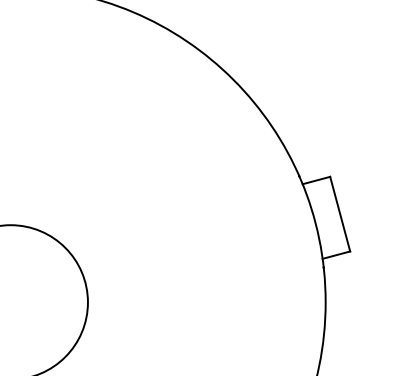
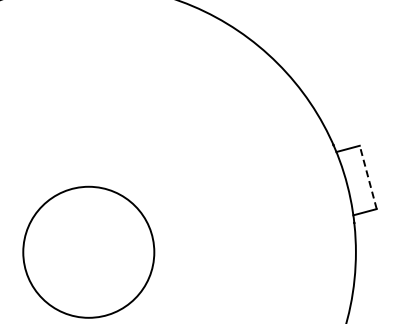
line: (340, 214) -> (368, 177), solid -> dashed

